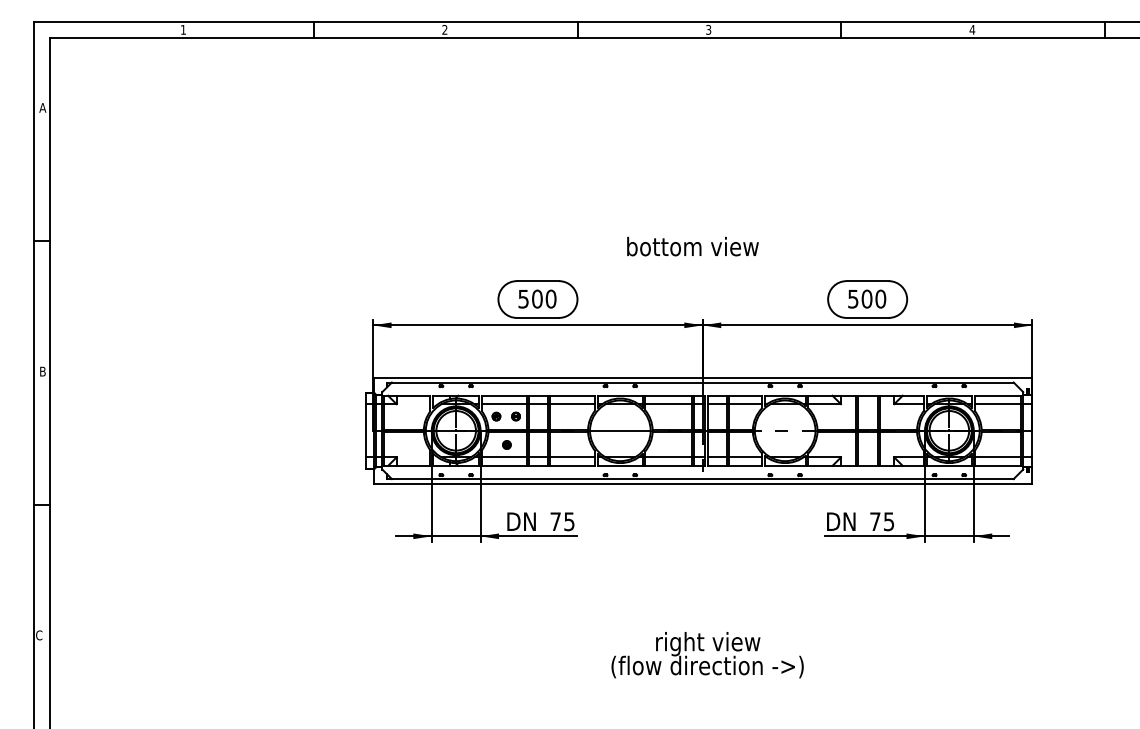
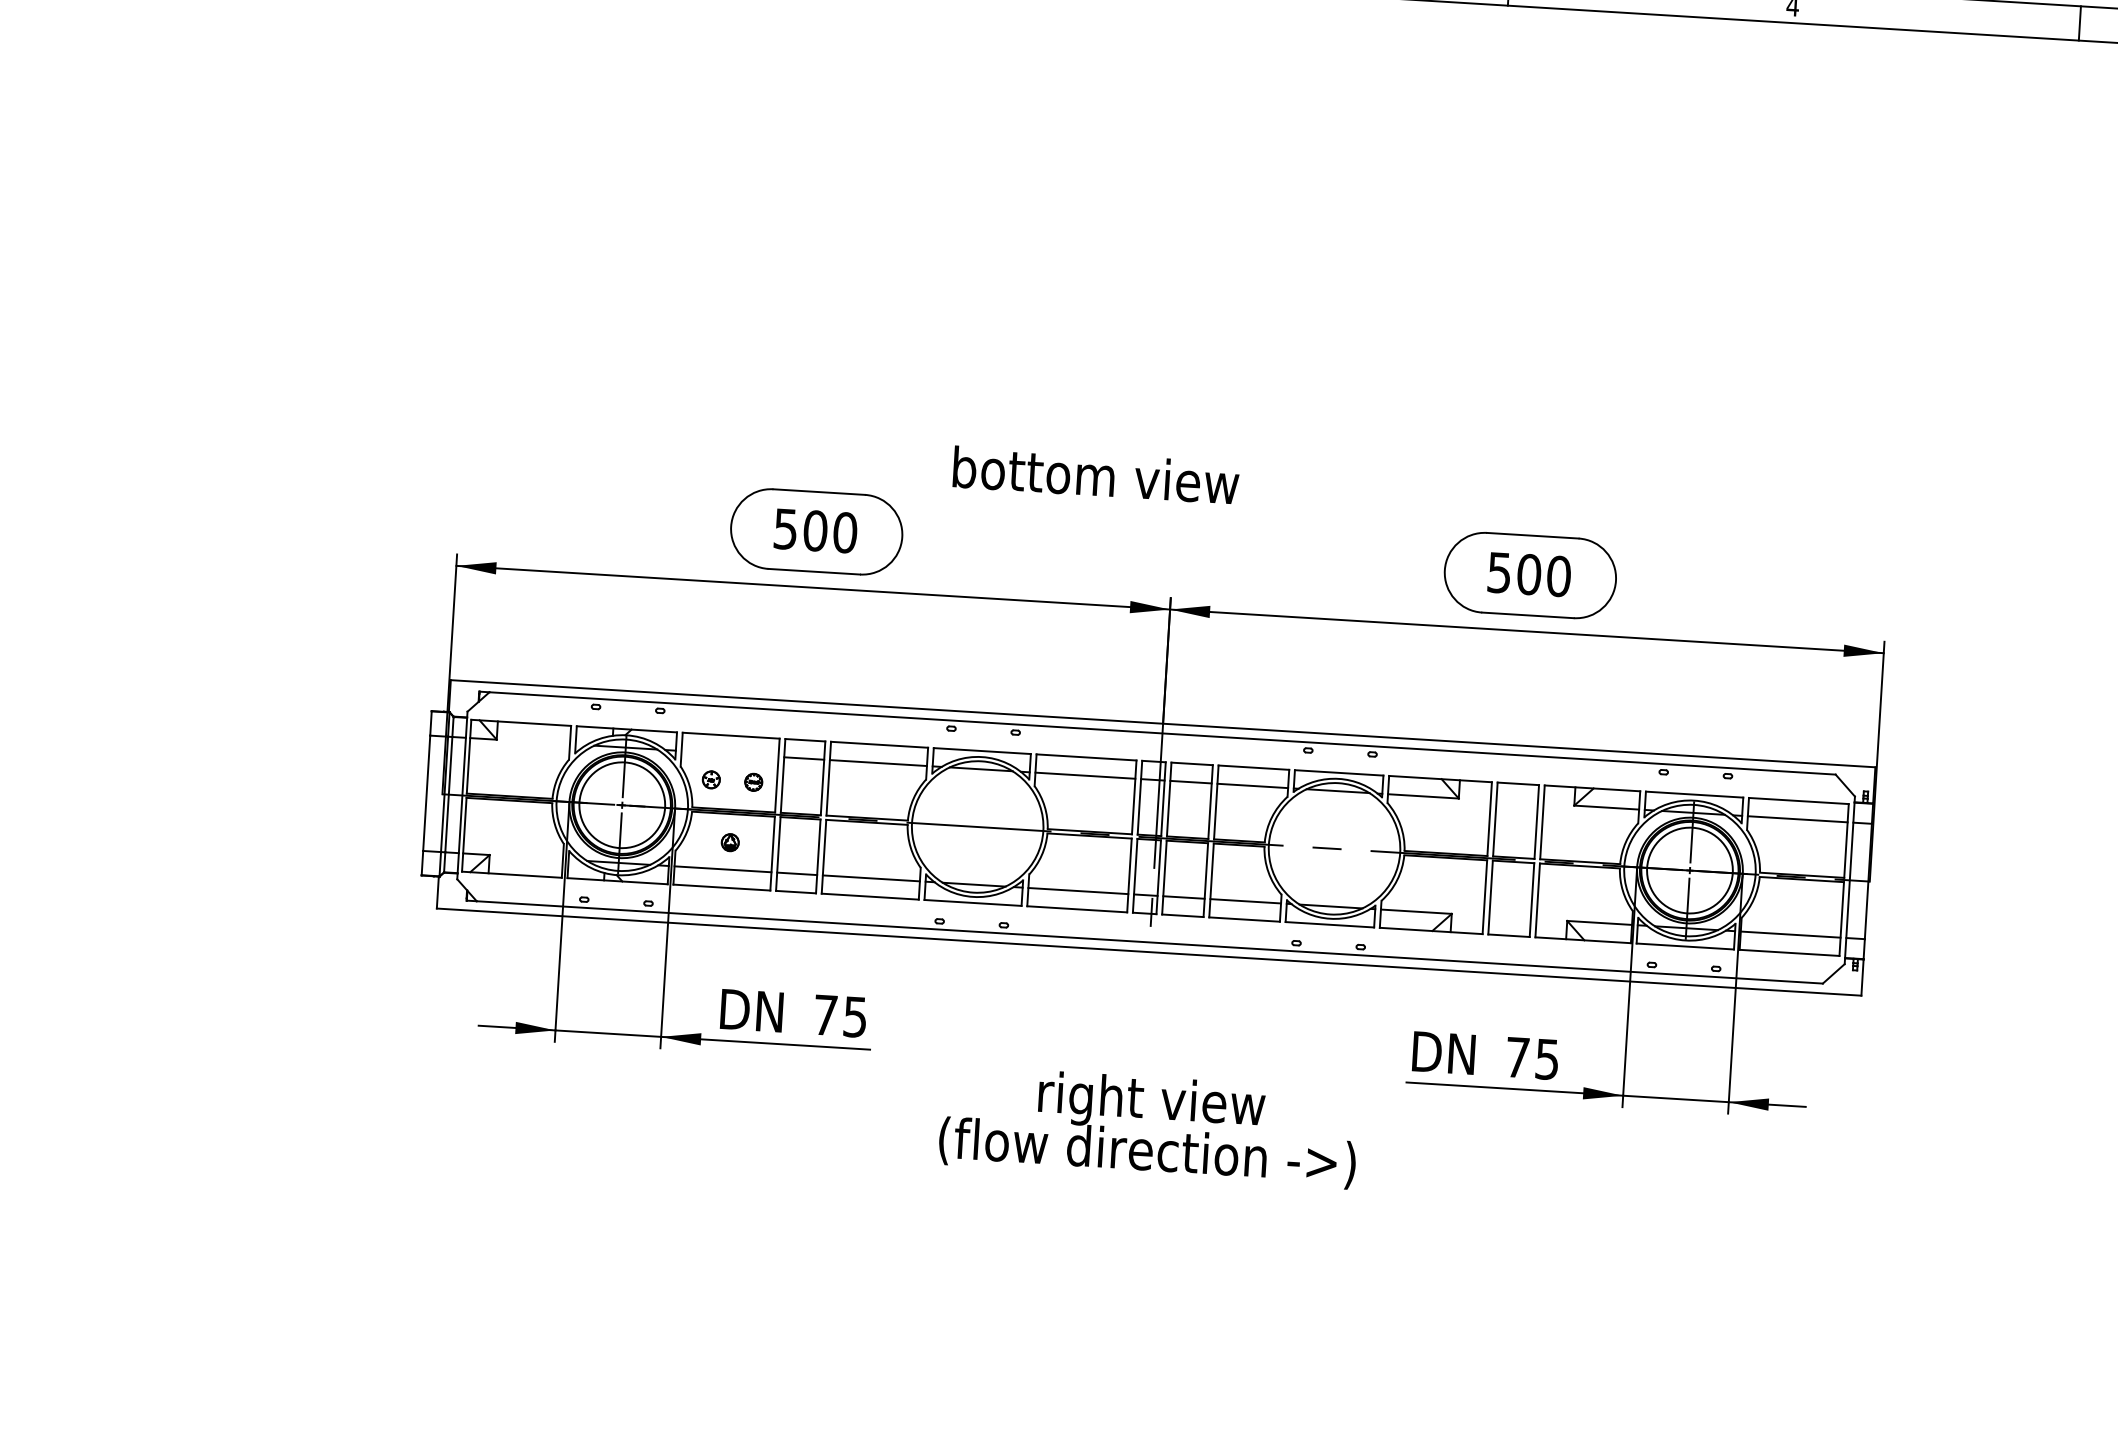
text: (692, 246) -> (1095, 474), moved
line: (503, 404) -> (728, 754), removed
text: (707, 655) -> (1148, 1127), moved

